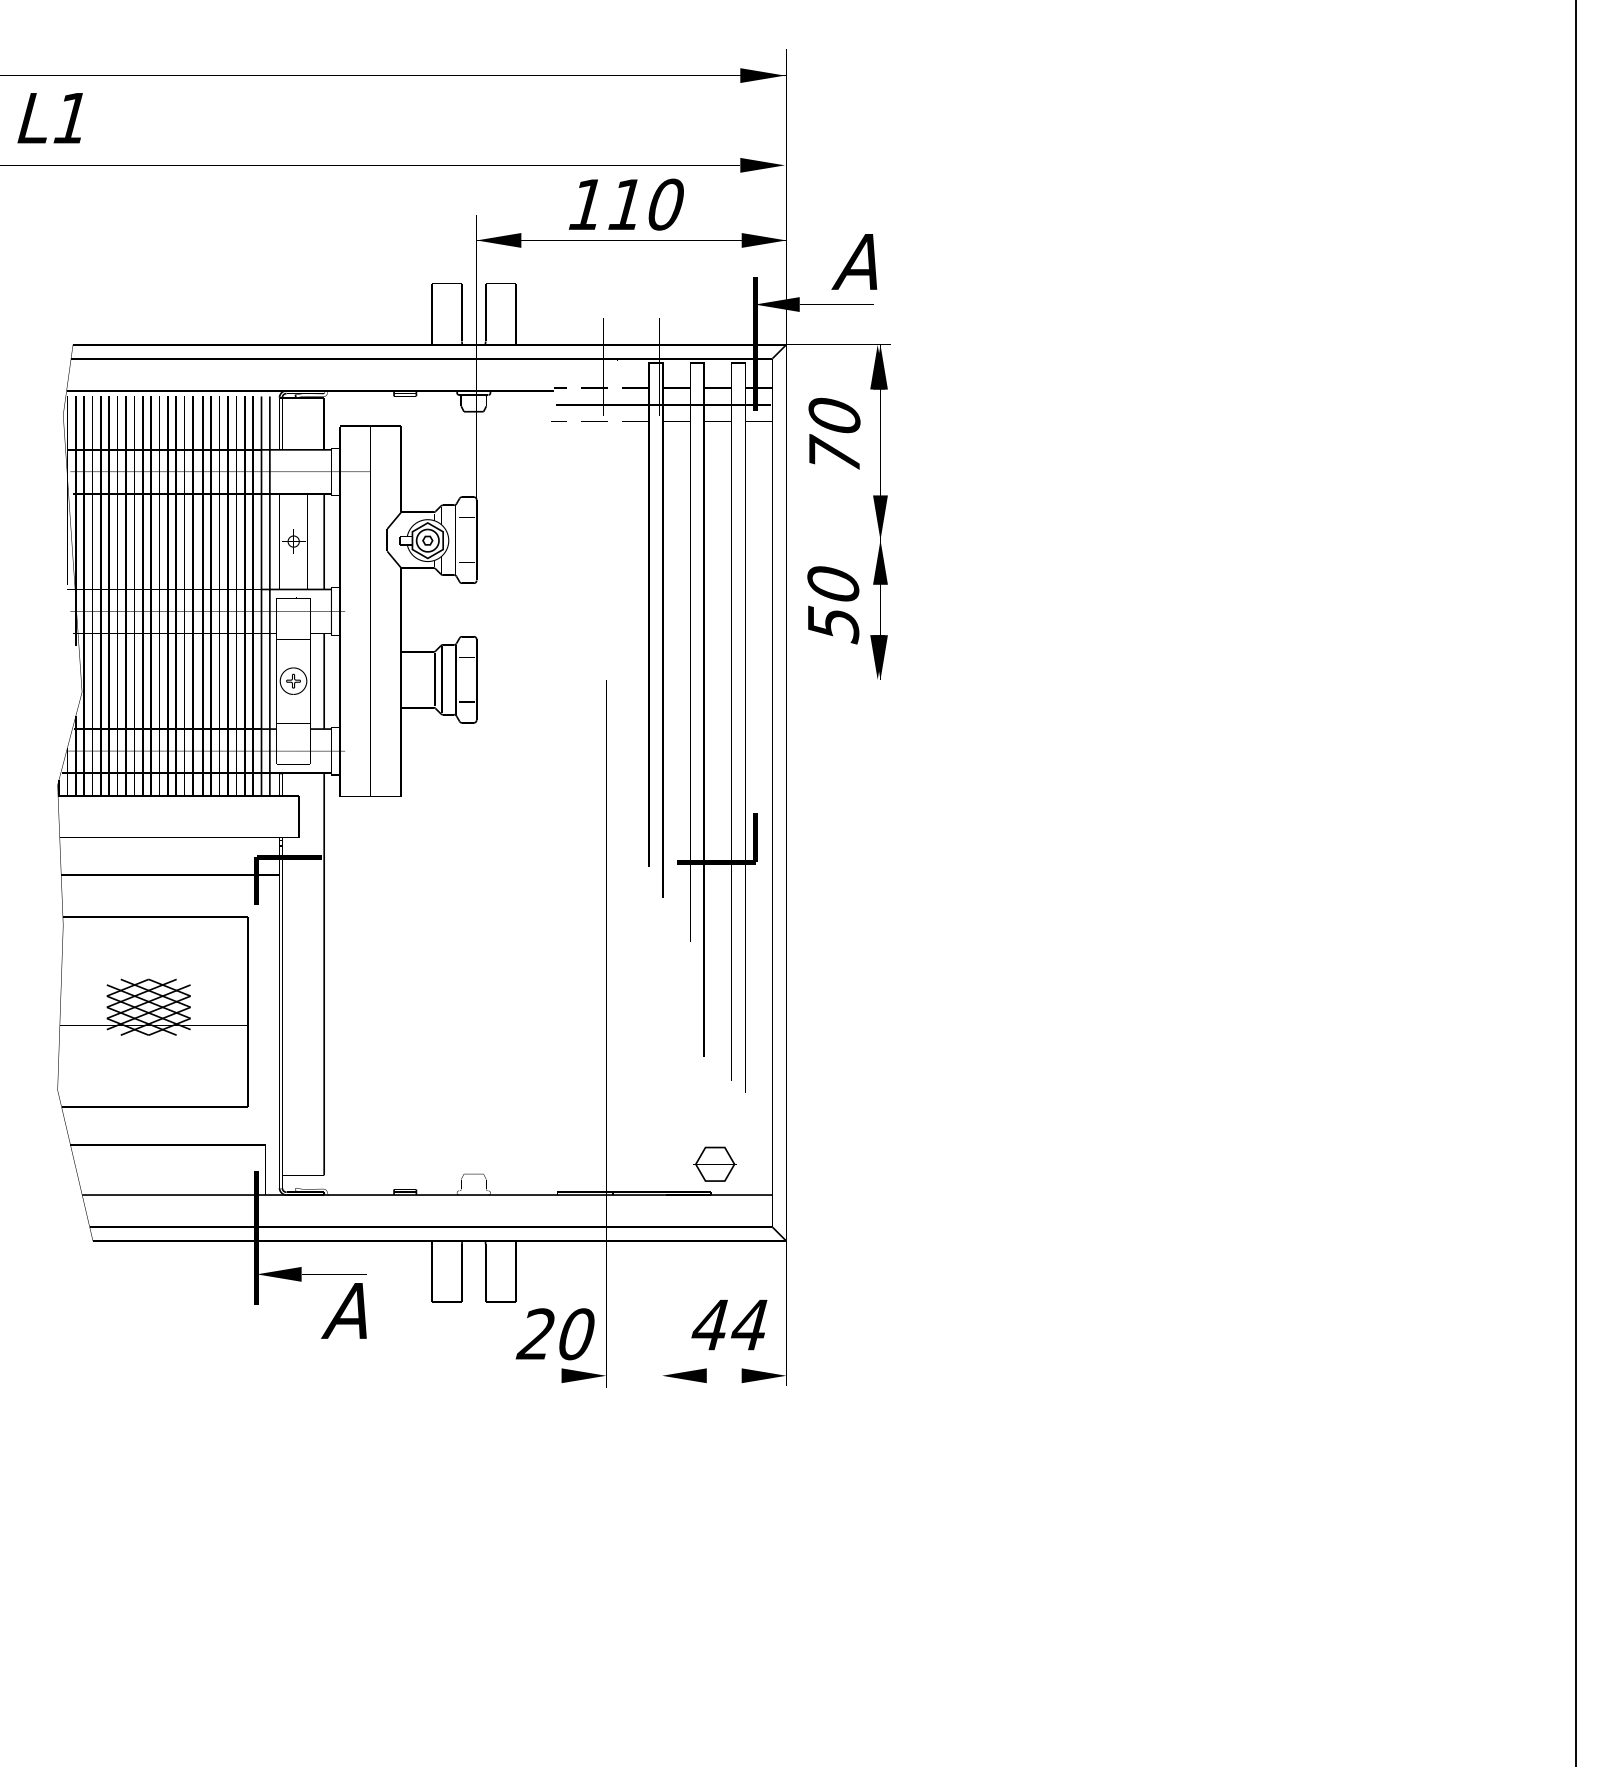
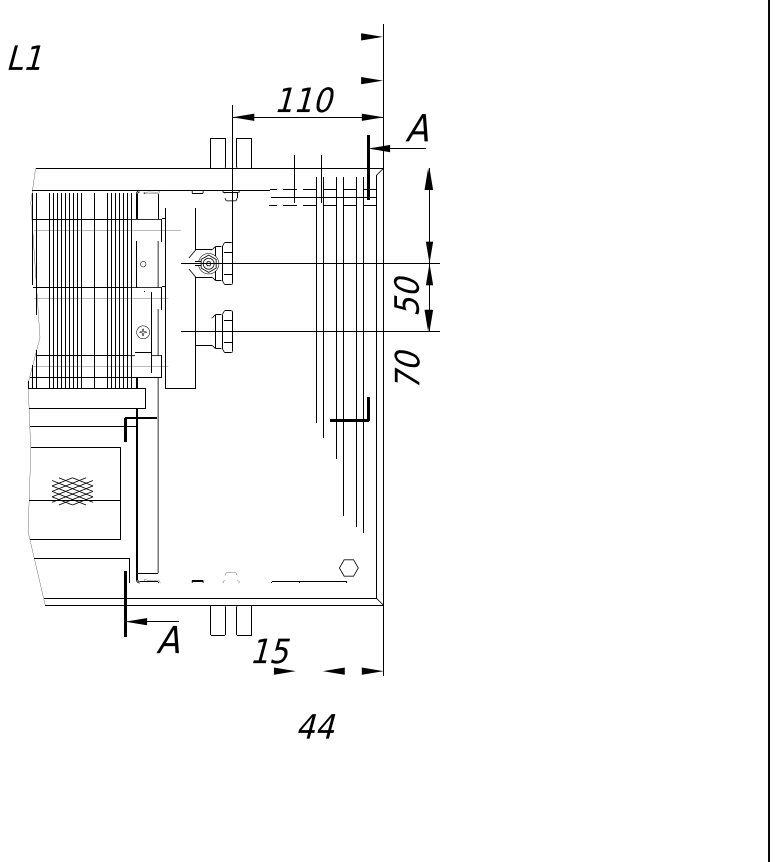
text: (833, 433) -> (406, 367), moved
text: (728, 1325) -> (316, 726), moved
text: (554, 1333) -> (270, 650), 20 -> 15

